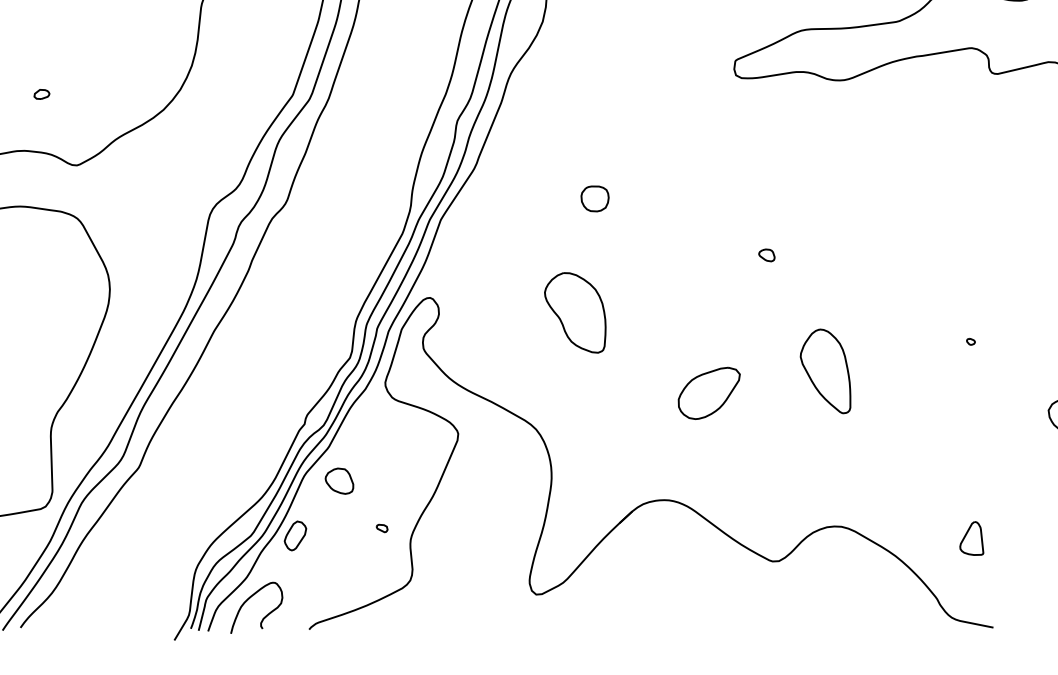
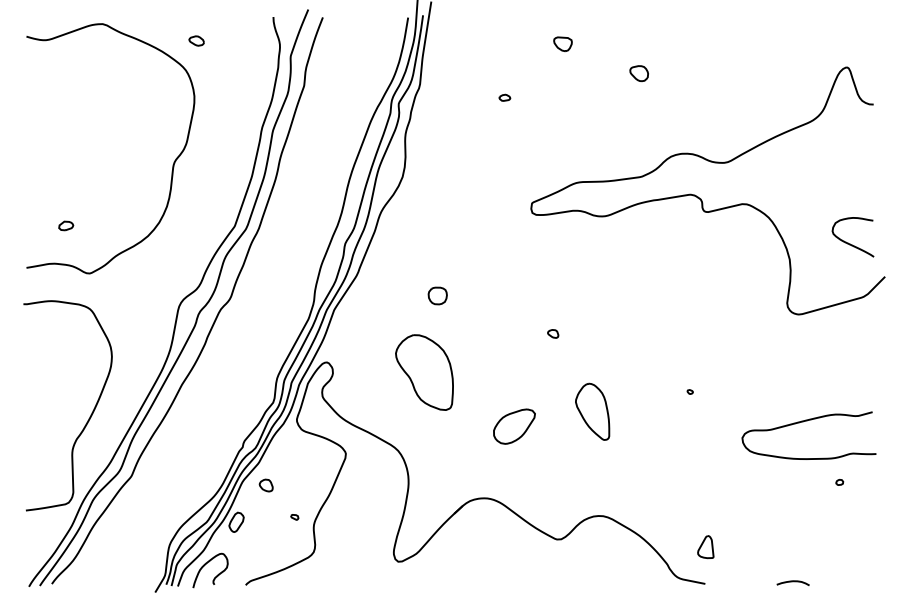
part: (42, 93) -> (66, 225), size x1.4
part: (575, 312) -> (424, 372), size x1.4
part: (340, 481) -> (266, 485), size x0.7
part: (971, 539) -> (705, 547), moved

